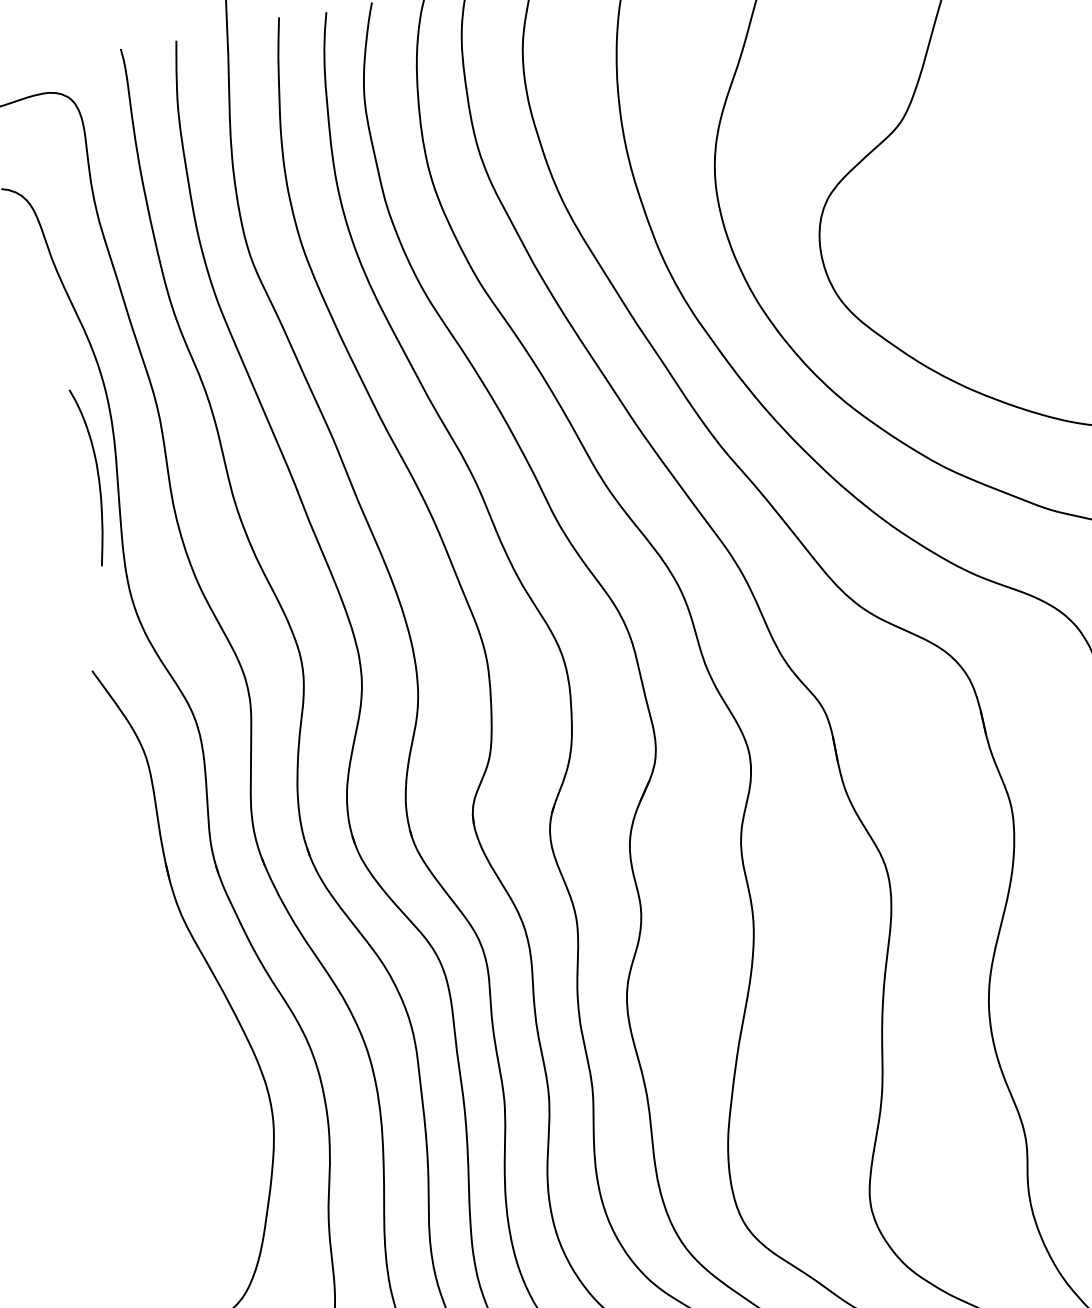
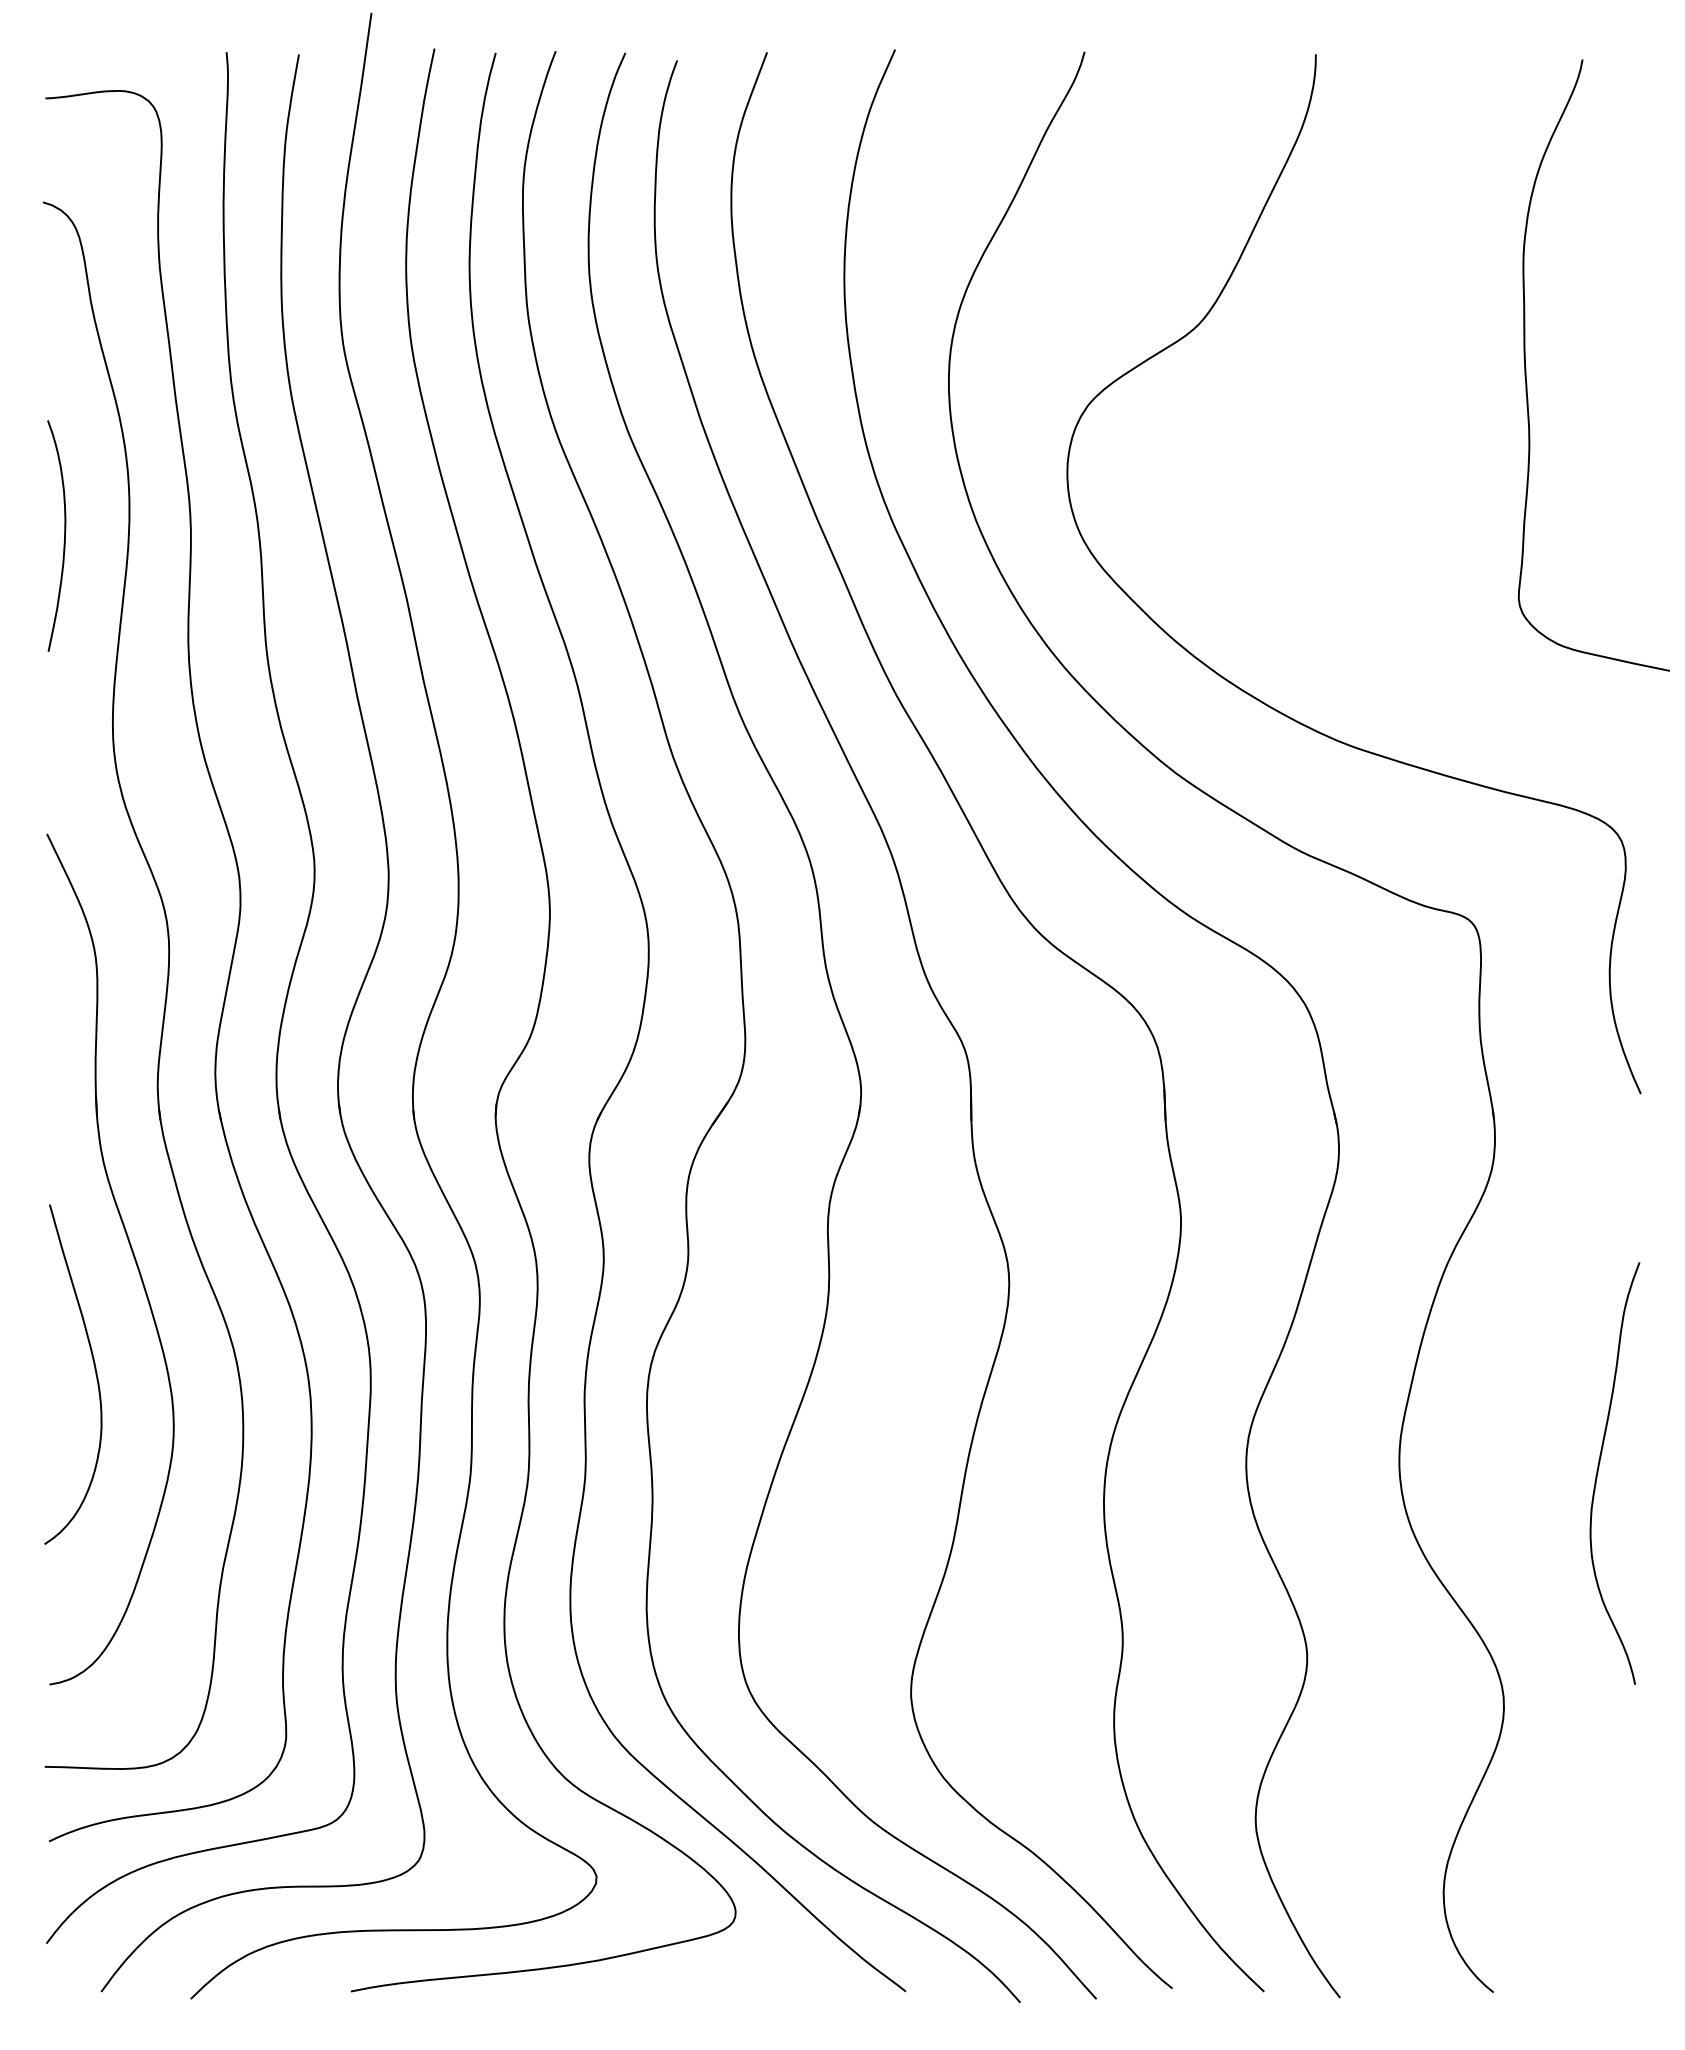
curve: (97, 475) -> (64, 535), moved
curve: (202, 1073) -> (94, 1369), added

